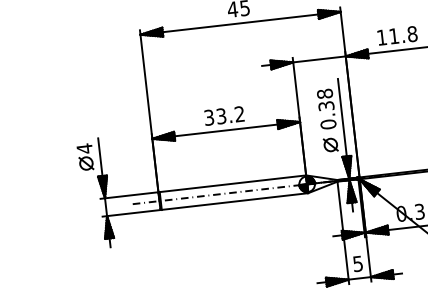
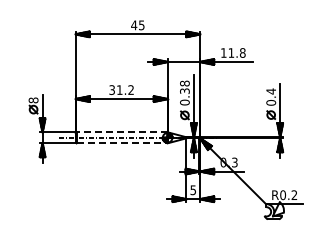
text: (220, 115) -> (119, 89), 33.2 -> 31.2
text: (84, 148) -> (33, 100), 4 -> 8
line: (233, 184) -> (122, 132), solid -> dashed
line: (235, 201) -> (122, 143), solid -> dashed

